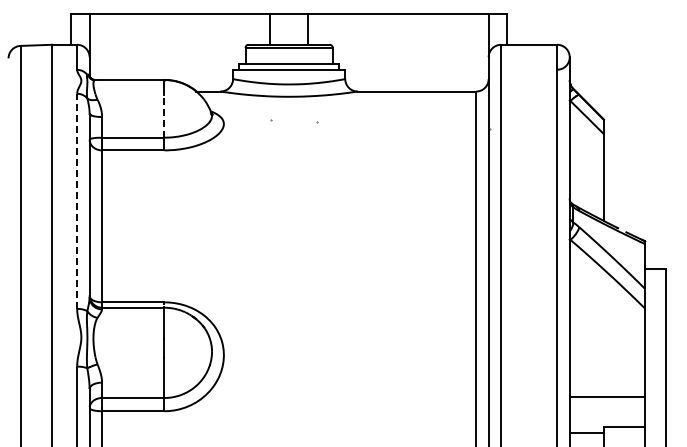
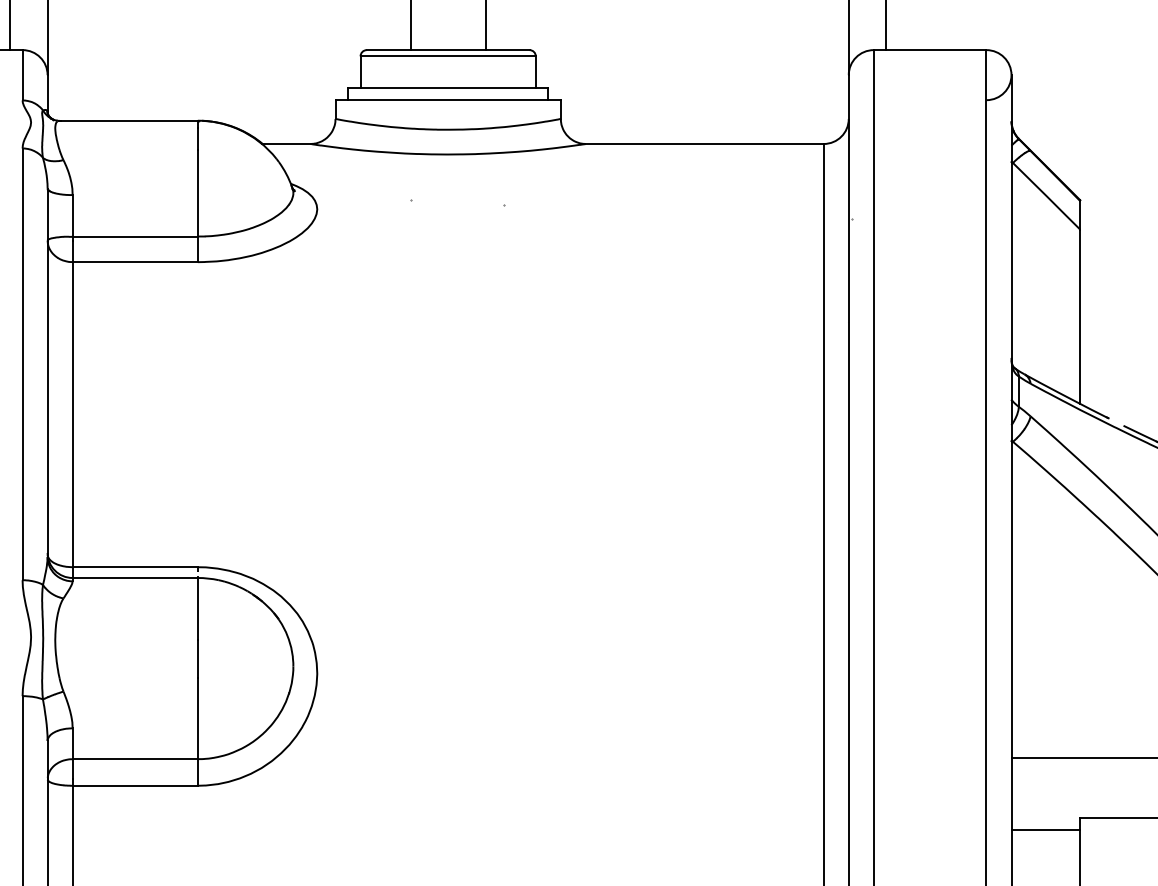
line: (164, 116) -> (197, 194), dashed -> solid
line: (77, 201) -> (23, 364), dashed -> solid

